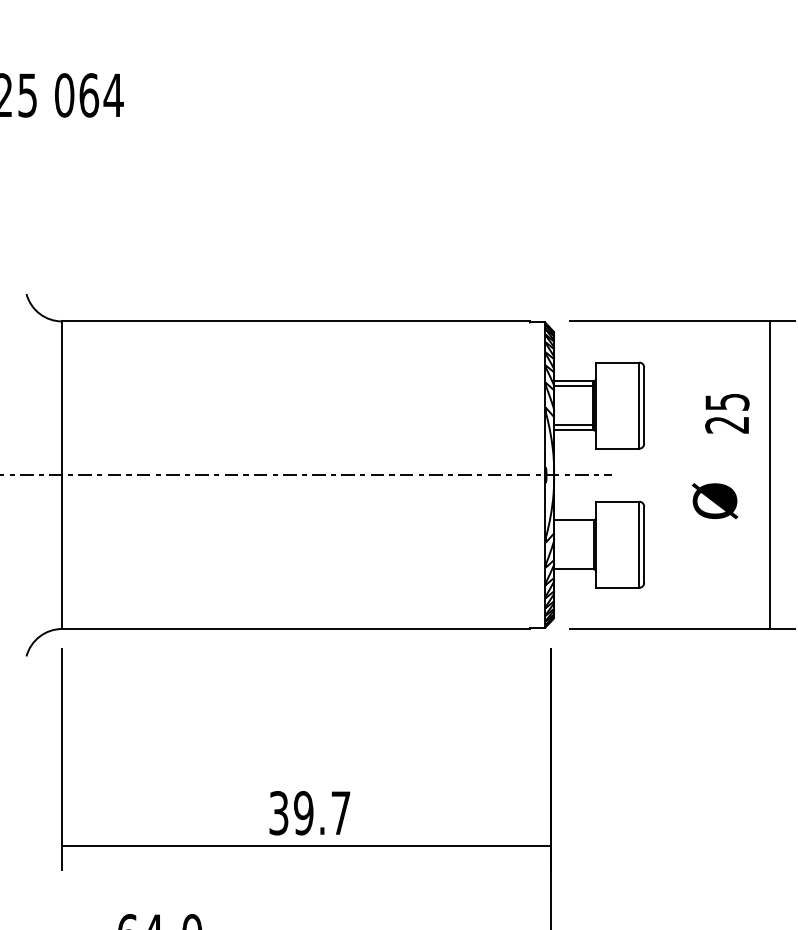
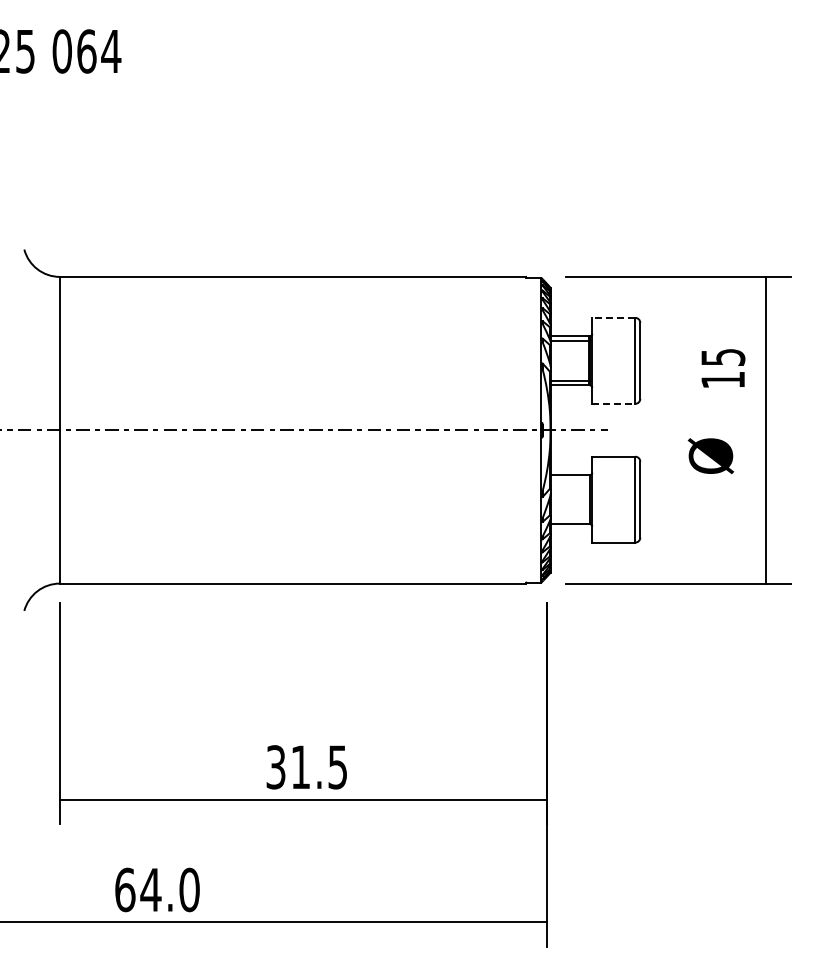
line: (617, 362) -> (613, 317), solid -> dashed
text: (726, 425) -> (722, 380), 25 -> 15
line: (617, 448) -> (613, 403), solid -> dashed
text: (321, 813) -> (318, 767), 39.7 -> 31.5

